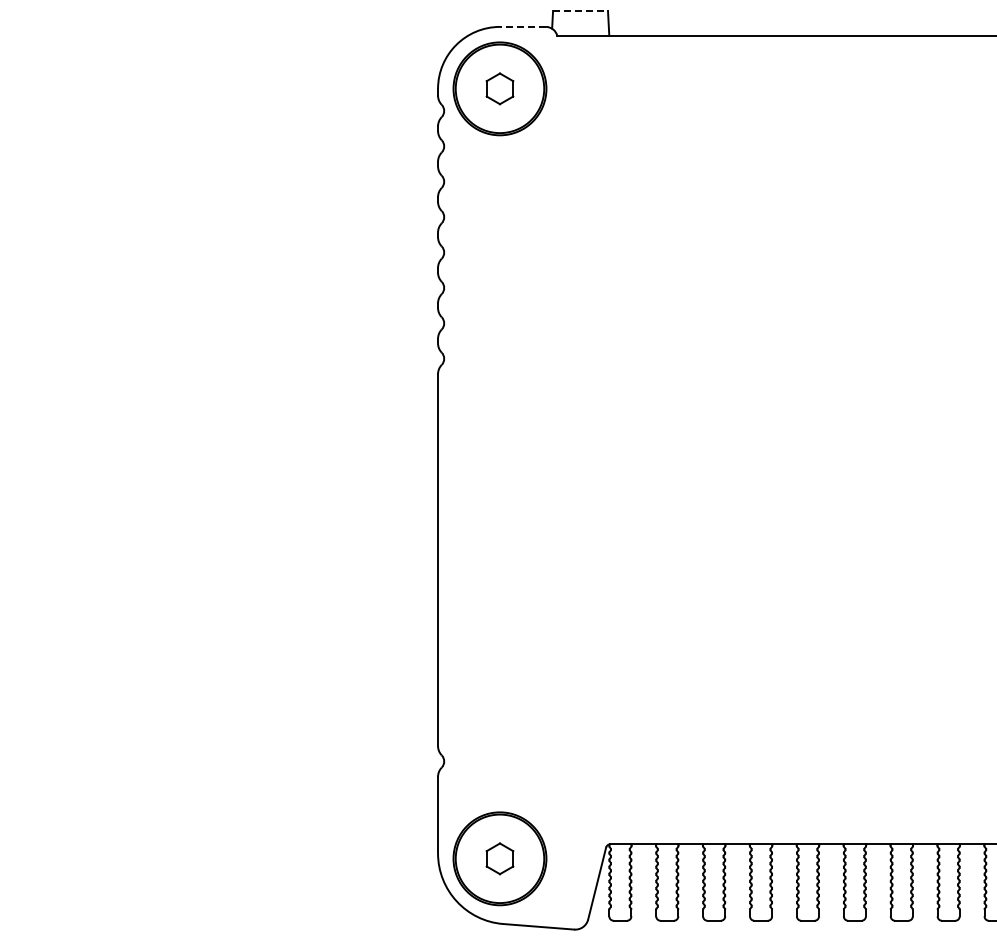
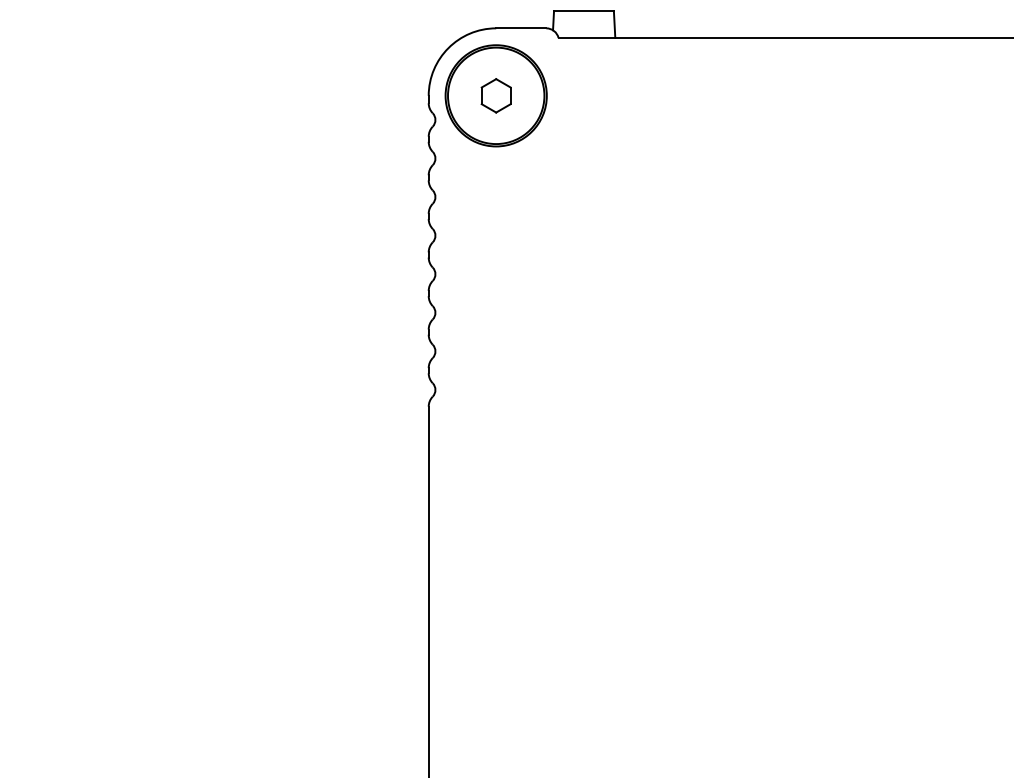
line: (581, 10) -> (585, 10), dashed -> solid
line: (522, 26) -> (520, 27), dashed -> solid

